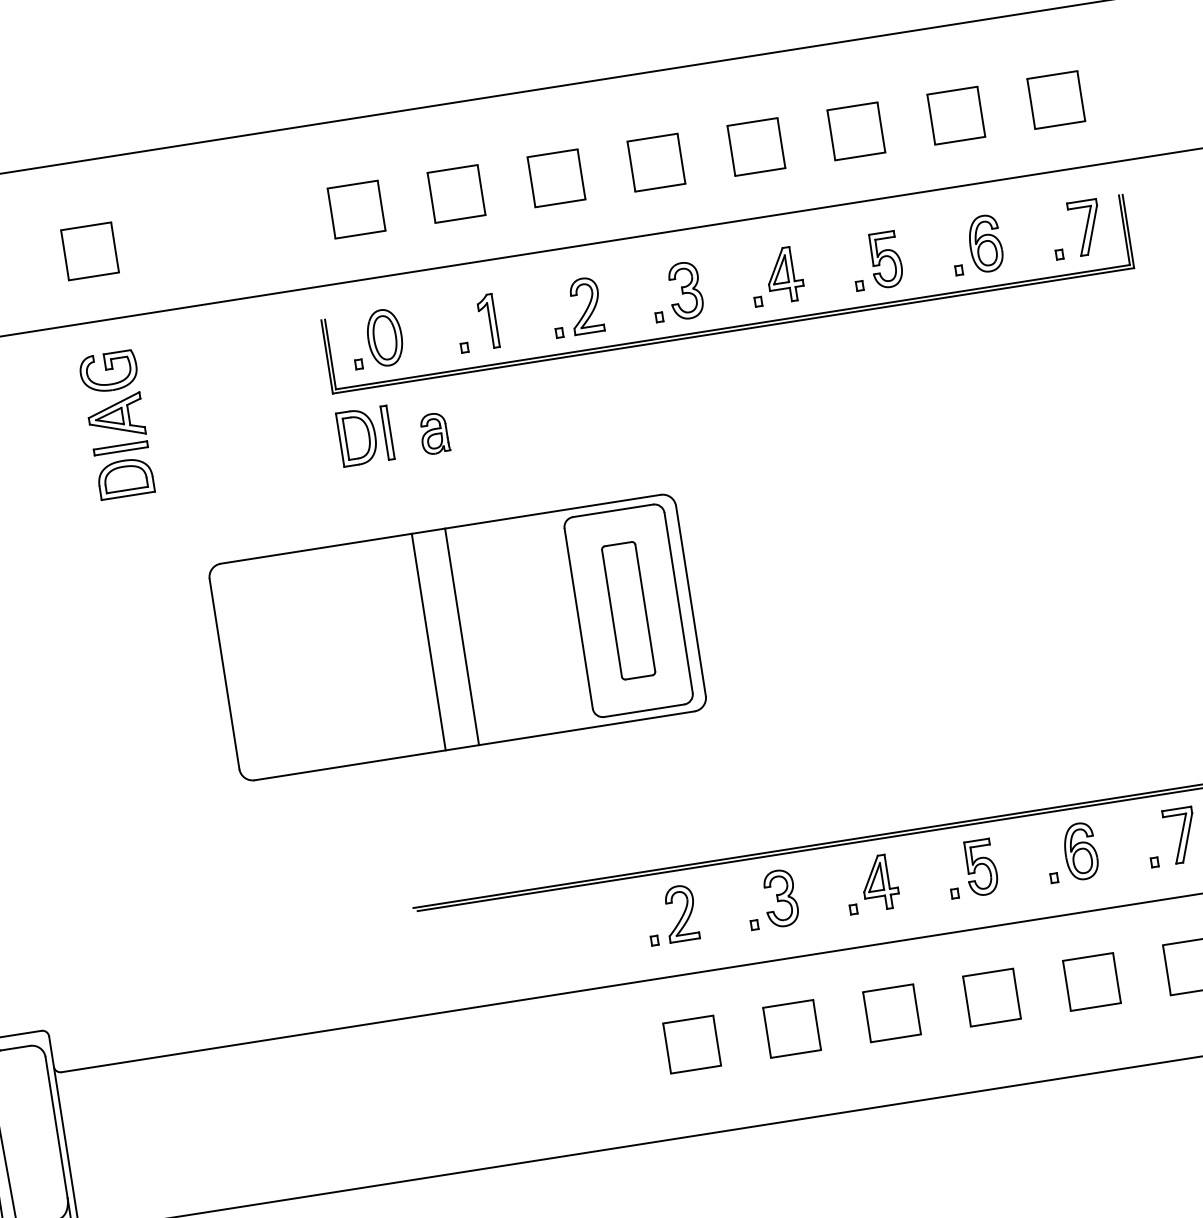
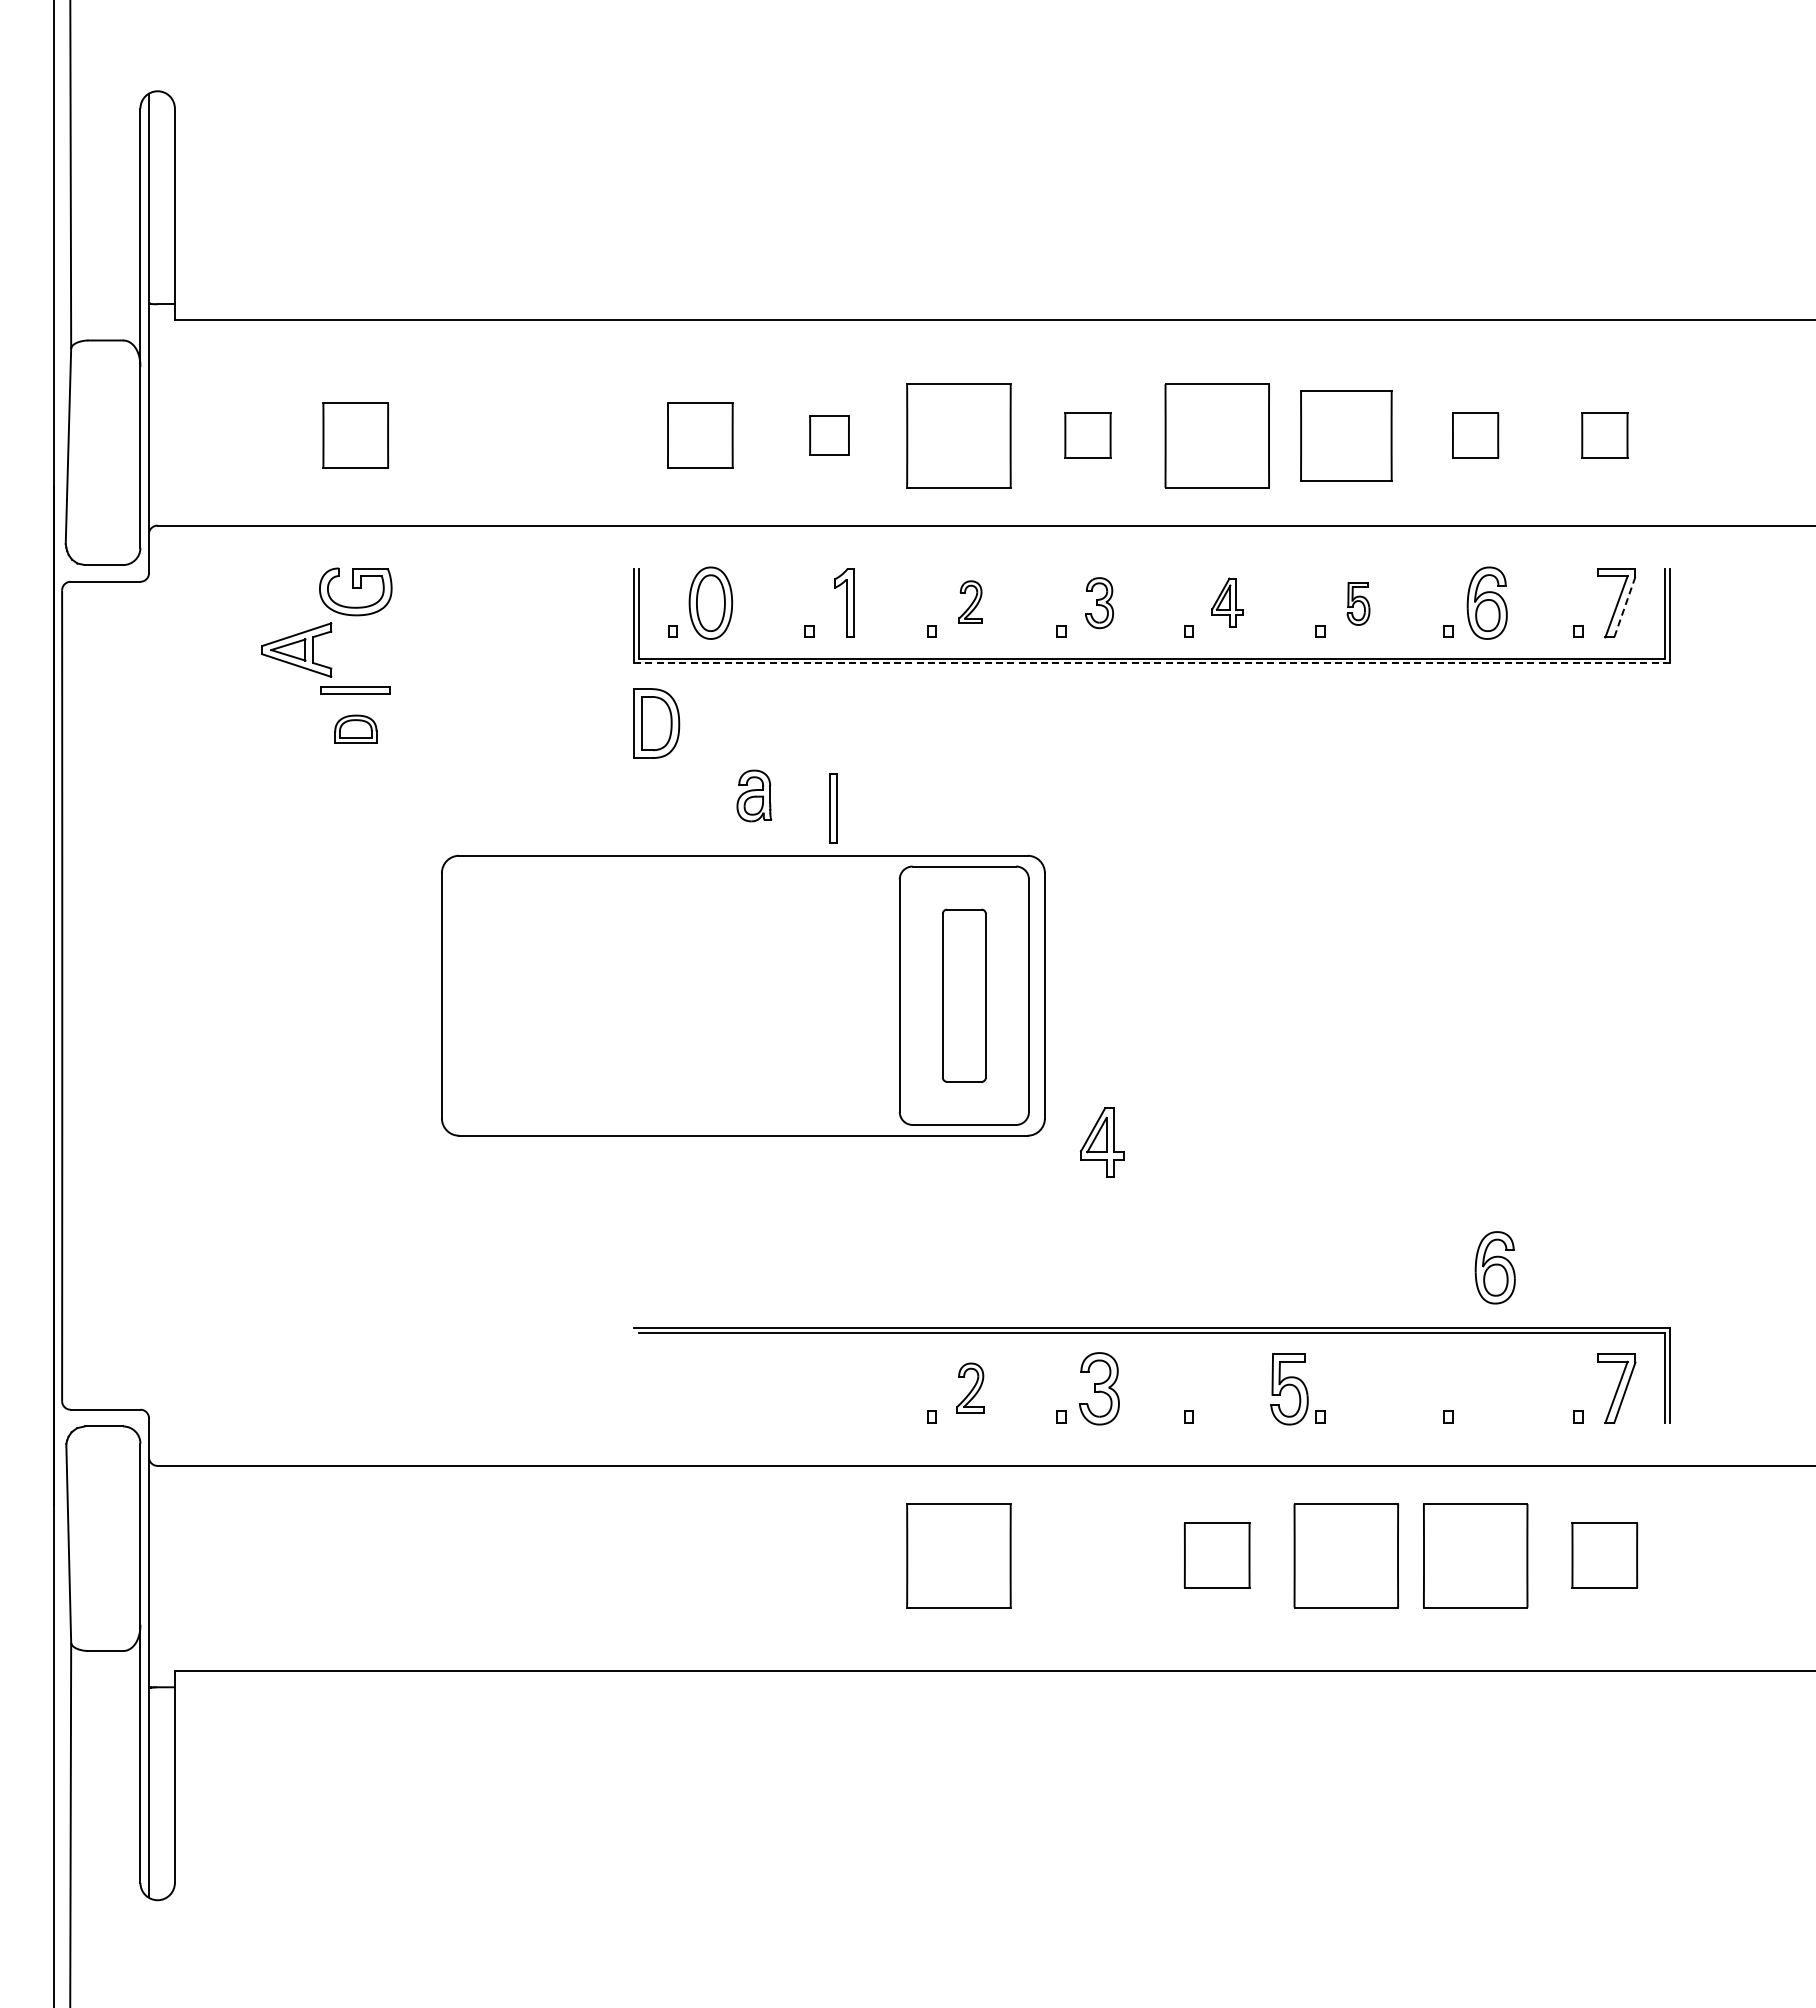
part: (1055, 99) -> (1604, 435), size x0.7
part: (956, 115) -> (1475, 435), size x0.7
part: (856, 131) -> (1346, 435), size x1.4
part: (755, 146) -> (1216, 435), size x1.6
part: (656, 162) -> (1087, 435), size x0.7
part: (556, 178) -> (958, 435), size x1.6
part: (456, 193) -> (829, 435), size x0.6
line: (1092, 230) -> (1624, 607), solid -> dashed
part: (886, 259) -> (1358, 603), size x0.6
part: (784, 274) -> (1227, 602), size x0.7
part: (685, 290) -> (1099, 602), size x0.7
part: (585, 305) -> (970, 601), size x0.6
line: (733, 331) -> (1151, 663), solid -> dashed
part: (115, 416) -> (296, 649), moved
part: (387, 432) -> (833, 808), moved
part: (434, 433) -> (754, 795), moved
part: (125, 477) -> (355, 728), size x0.6
line: (462, 636) -> (749, 995), removed
line: (428, 641) -> (705, 995), removed
part: (1080, 851) -> (1494, 1267), moved
part: (981, 867) -> (1289, 1389), moved
part: (879, 882) -> (1101, 1142), moved
part: (680, 913) -> (970, 1387), size x0.7
part: (1091, 981) -> (1475, 1555), size x1.6
part: (992, 997) -> (1346, 1555), size x1.6
part: (791, 1028) -> (1087, 1555), removed
part: (691, 1044) -> (958, 1555), size x1.6

